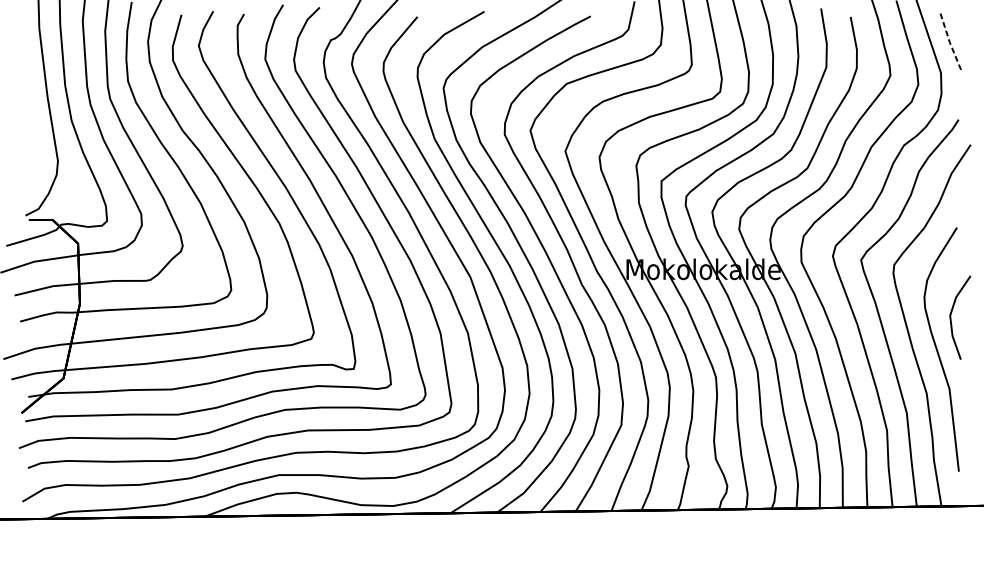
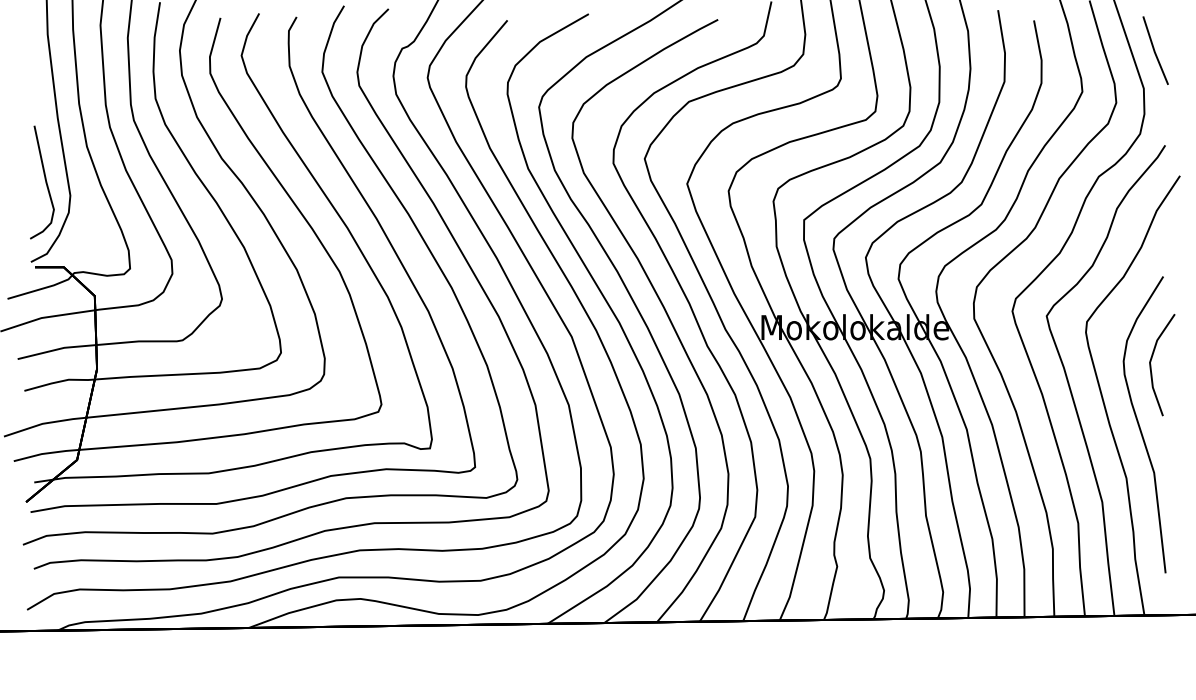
line: (949, 42) -> (1154, 51), dashed -> solid
curve: (37, 150) -> (45, 182), added
line: (951, 318) -> (1151, 365), moved

